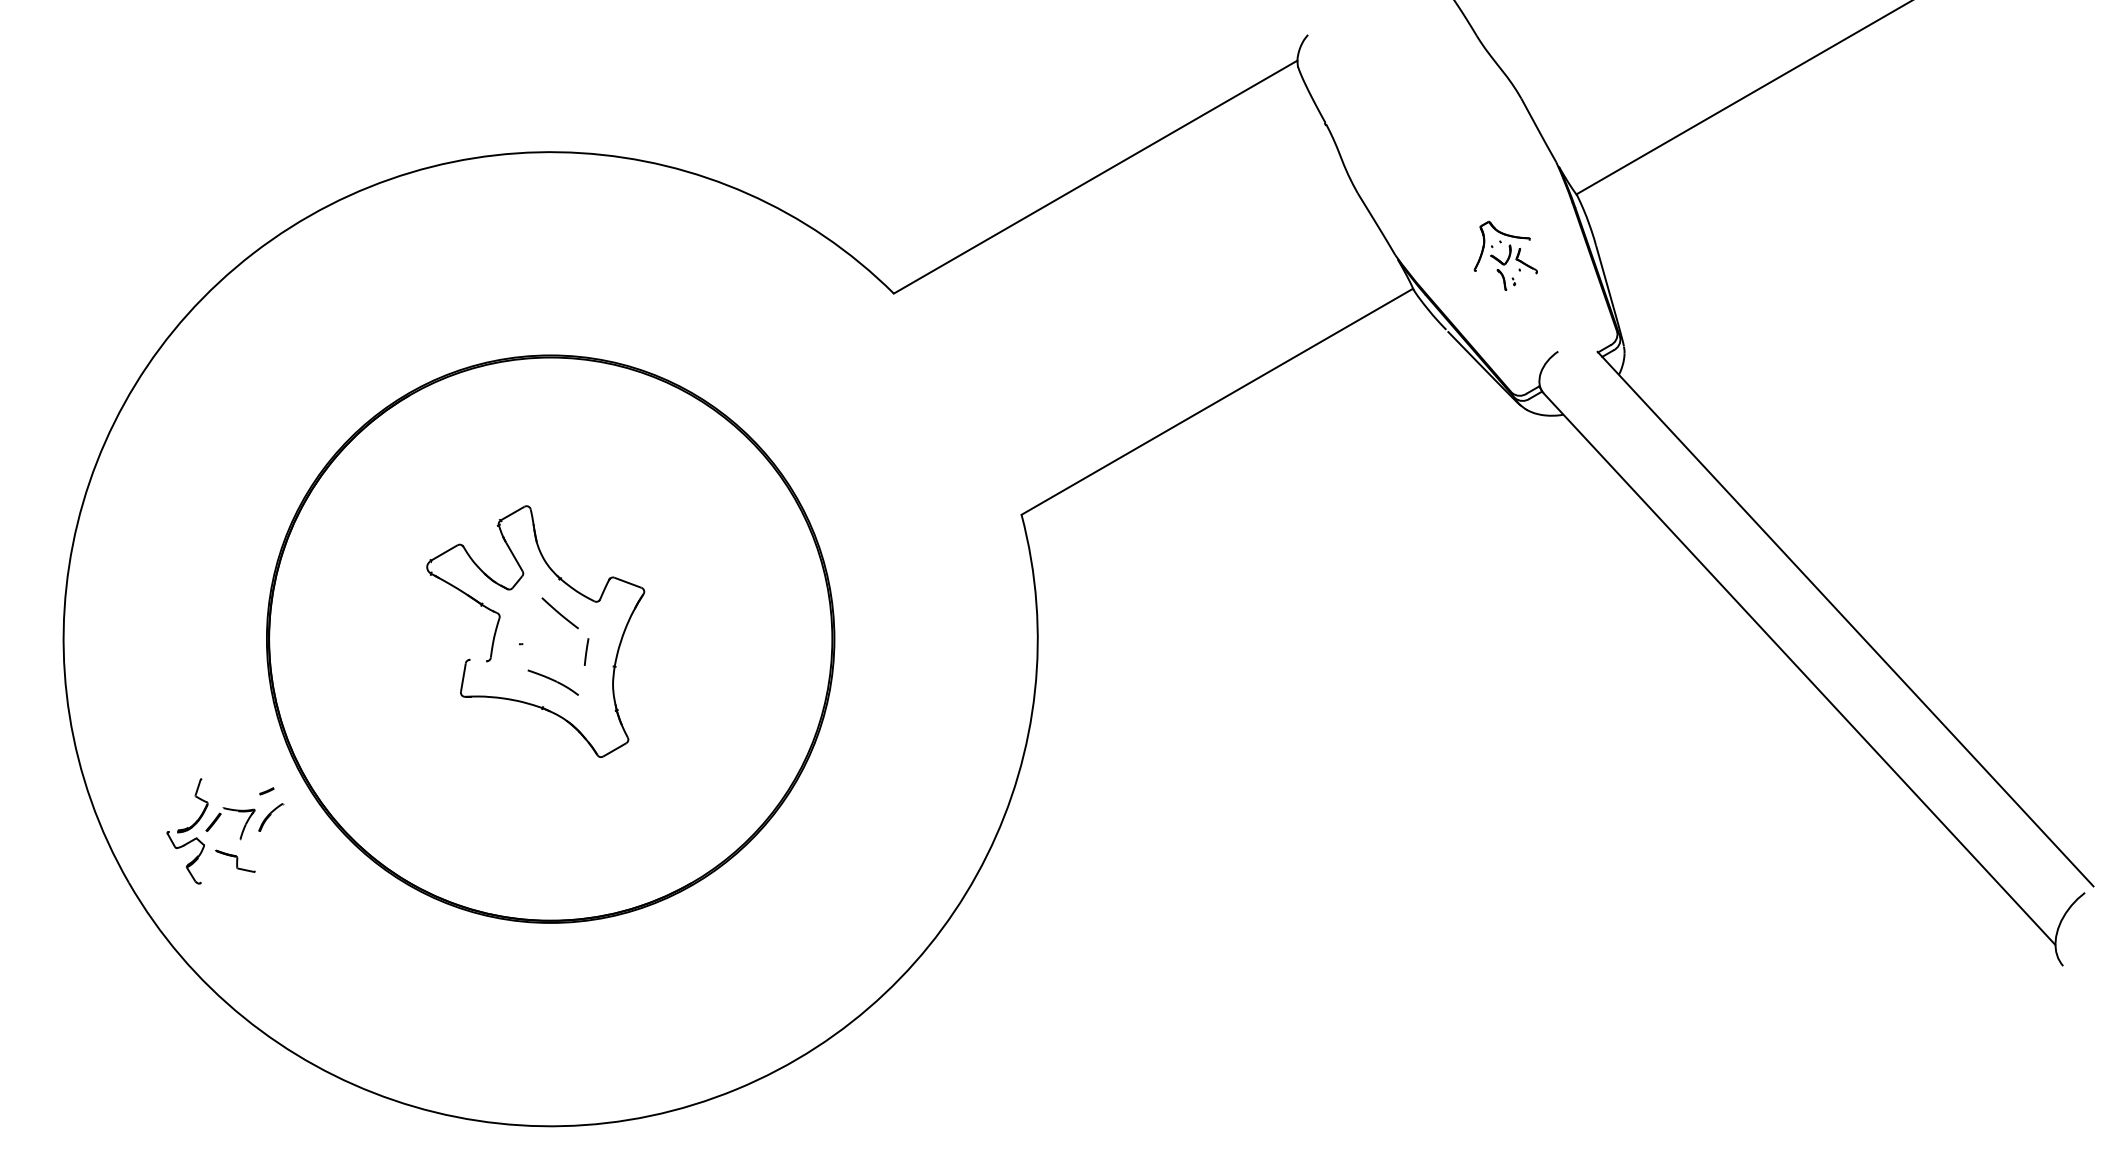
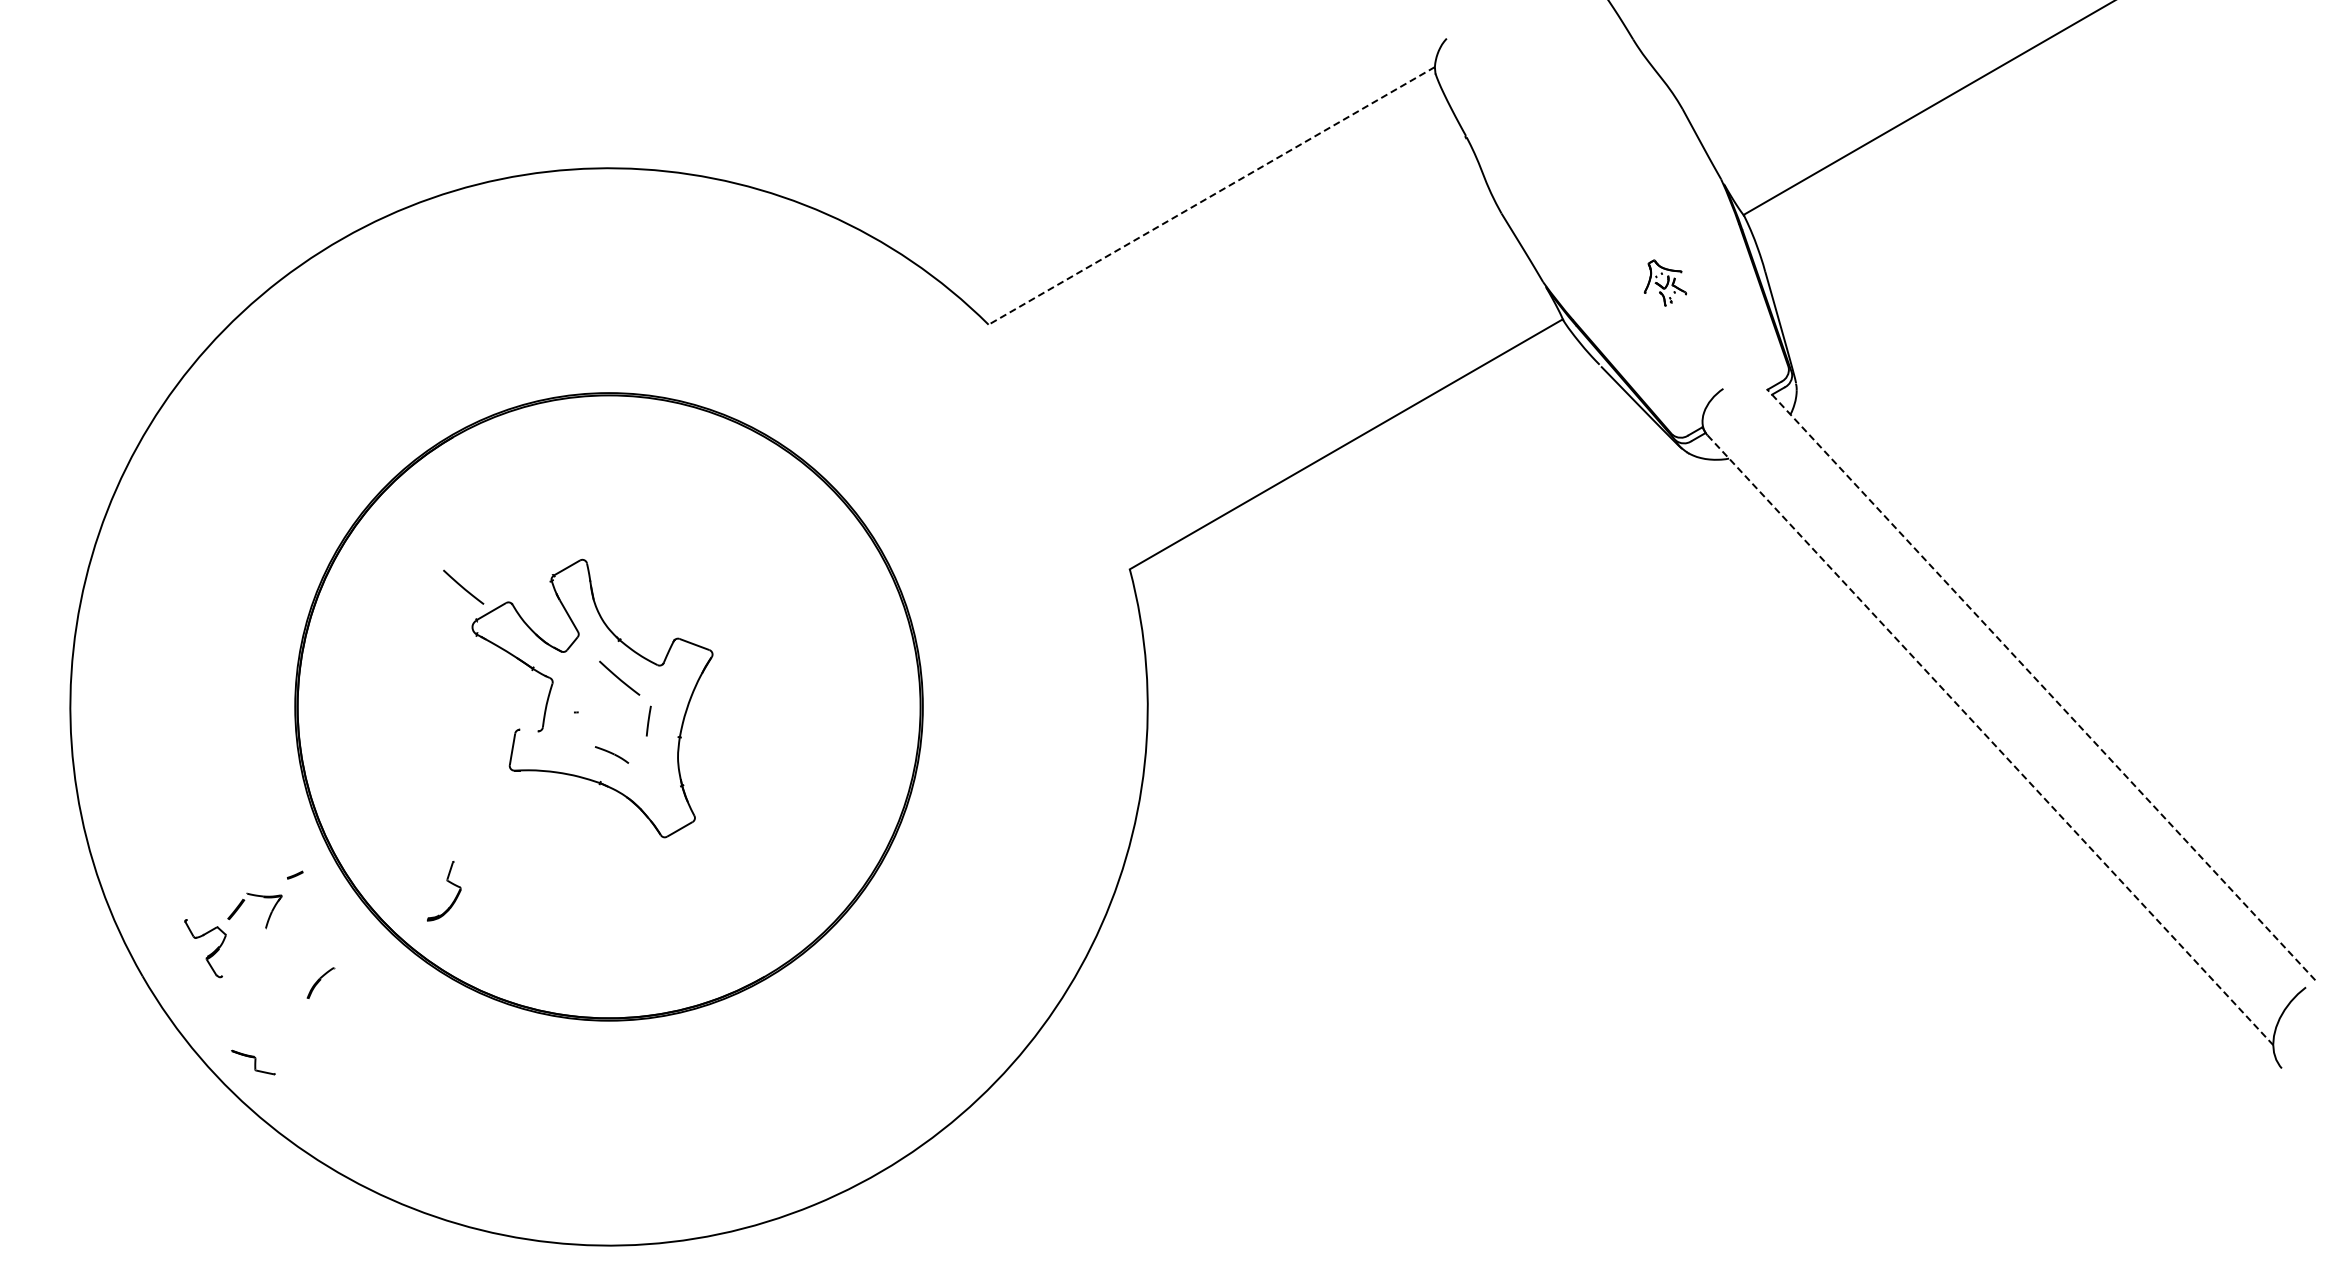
line: (1095, 176) -> (1211, 195), solid -> dashed
part: (1505, 255) -> (1665, 282), size x0.6
line: (419, 530) -> (463, 586), added
line: (1844, 618) -> (2040, 684), solid -> dashed
line: (1799, 669) -> (1990, 740), solid -> dashed
part: (552, 682) -> (611, 754), size x0.6
part: (196, 797) -> (448, 882), moved
part: (270, 816) -> (320, 982), moved
part: (235, 861) -> (253, 1062), moved

